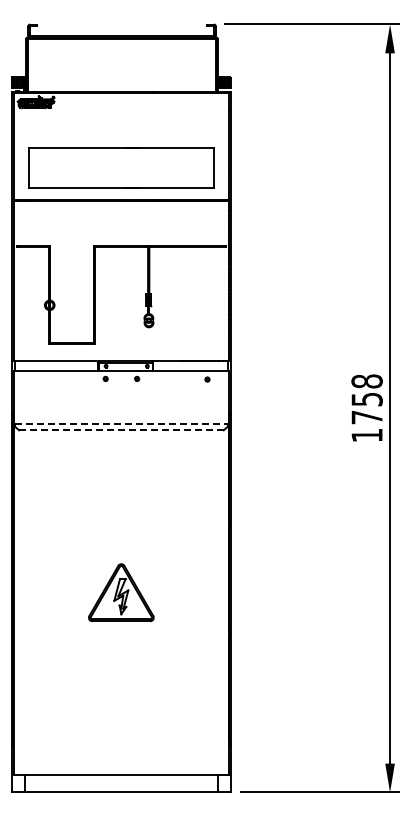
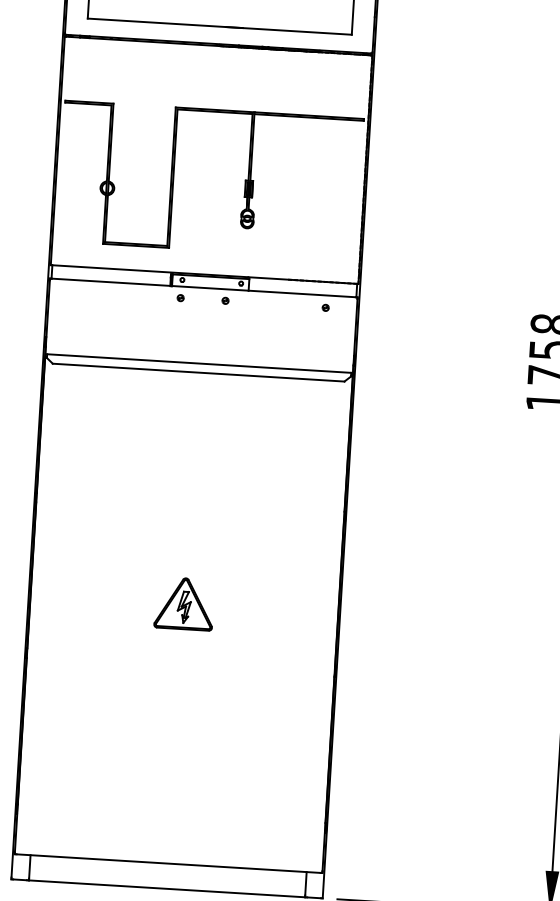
line: (121, 423) -> (199, 362), dashed -> solid
line: (121, 430) -> (198, 372), dashed -> solid
part: (121, 591) -> (184, 602), size x0.62

